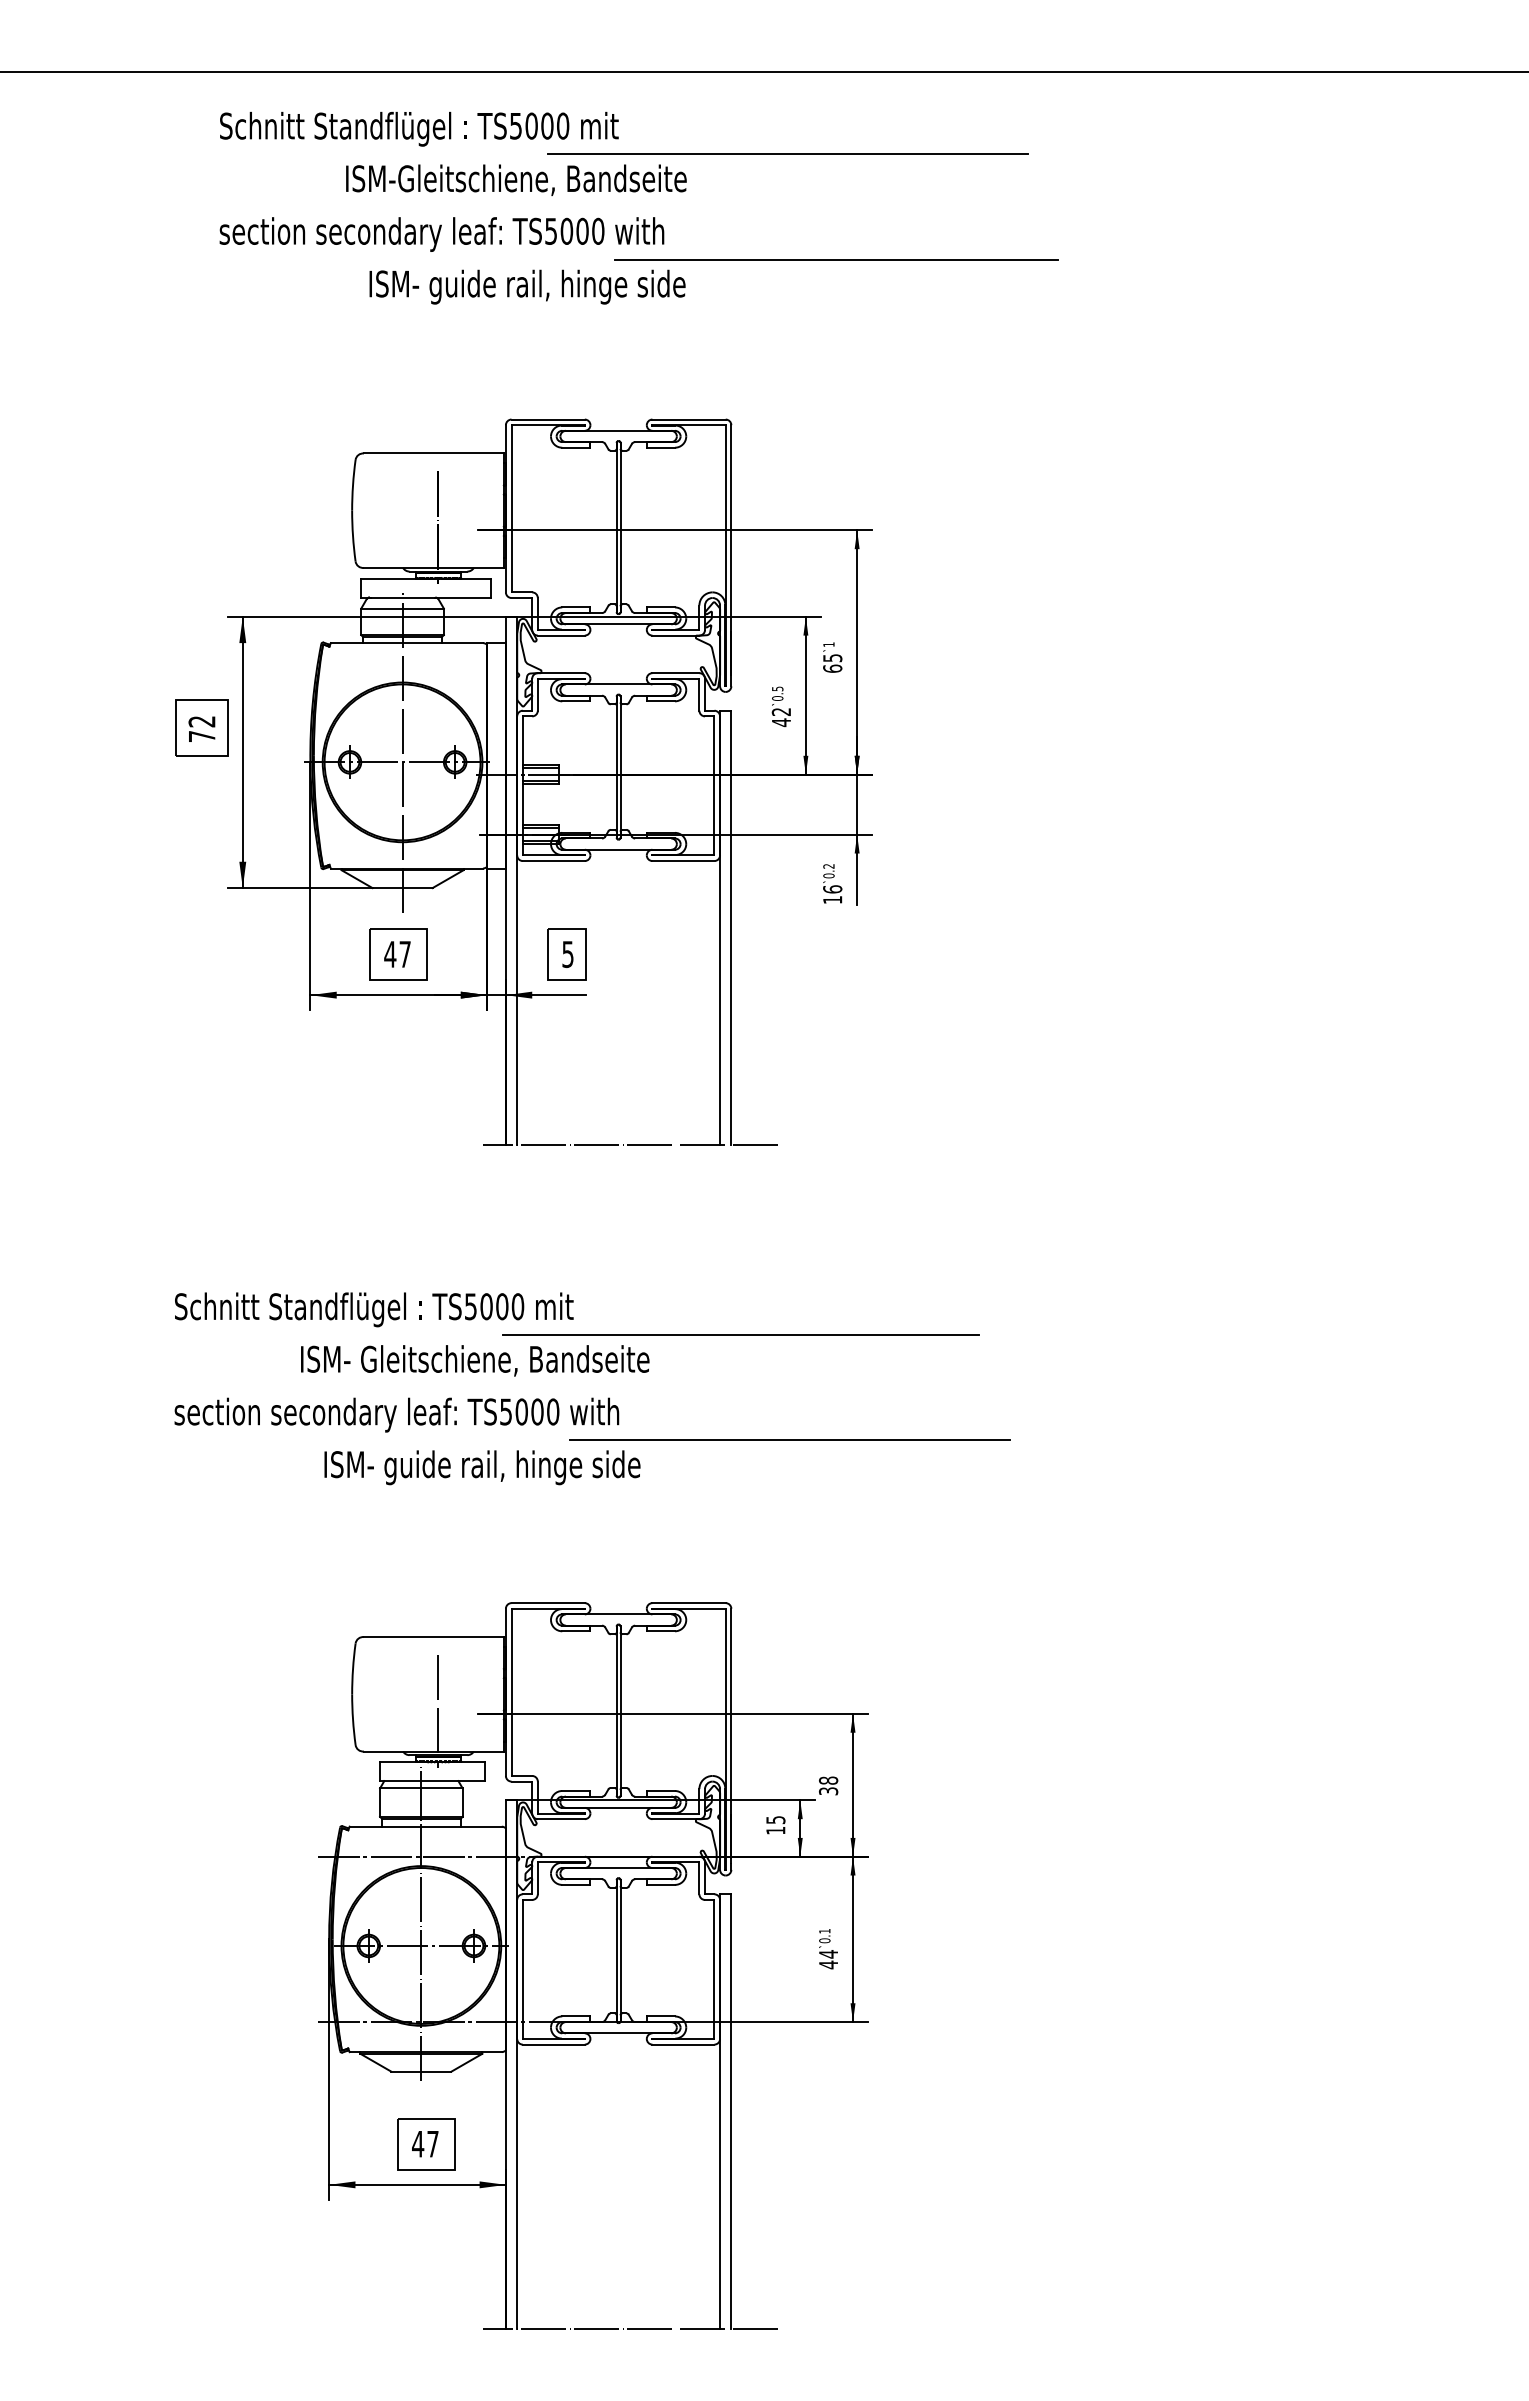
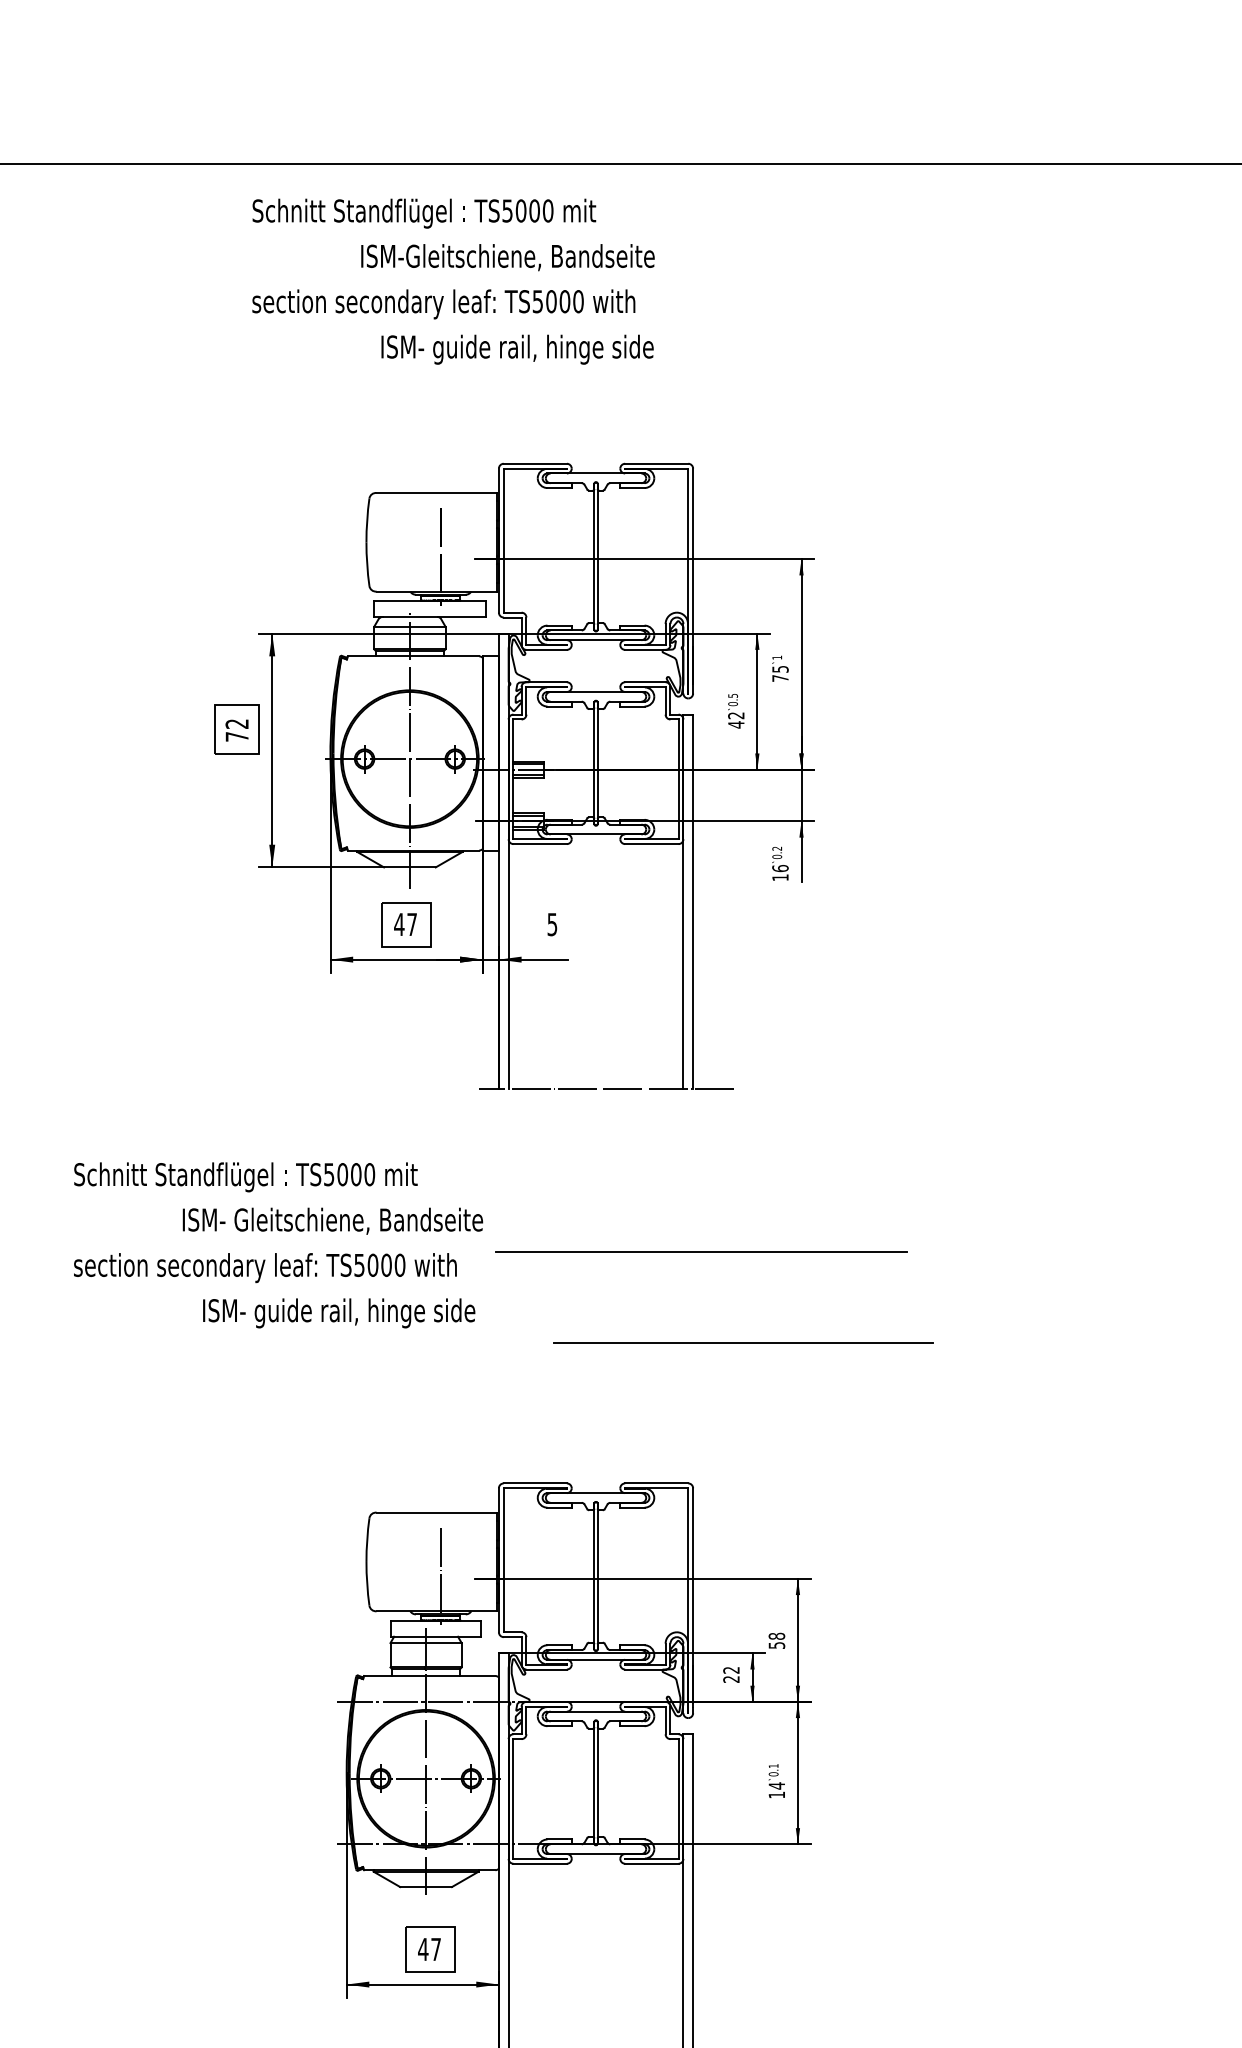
line: (787, 154) -> (741, 235), removed
line: (836, 259) -> (783, 325), removed
text: (832, 668) -> (780, 678), 65 -> 75
part: (566, 954) -> (551, 924), removed
text: (411, 1388) -> (278, 1245), moved
text: (827, 1790) -> (775, 1644), 38 -> 58
text: (775, 1825) -> (731, 1674), 15 -> 22
text: (828, 1964) -> (776, 1794), 44 -> 14

